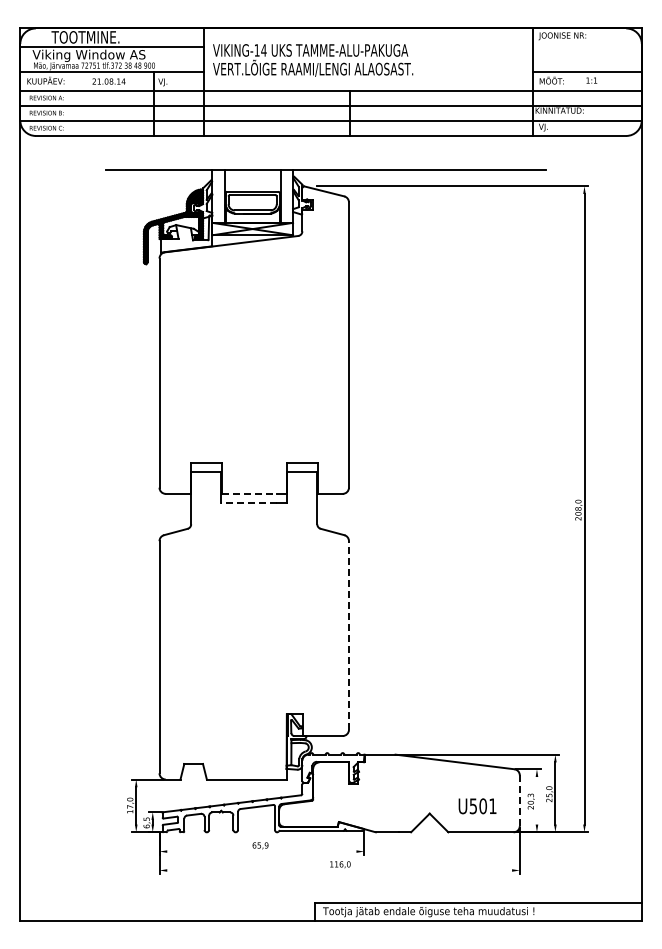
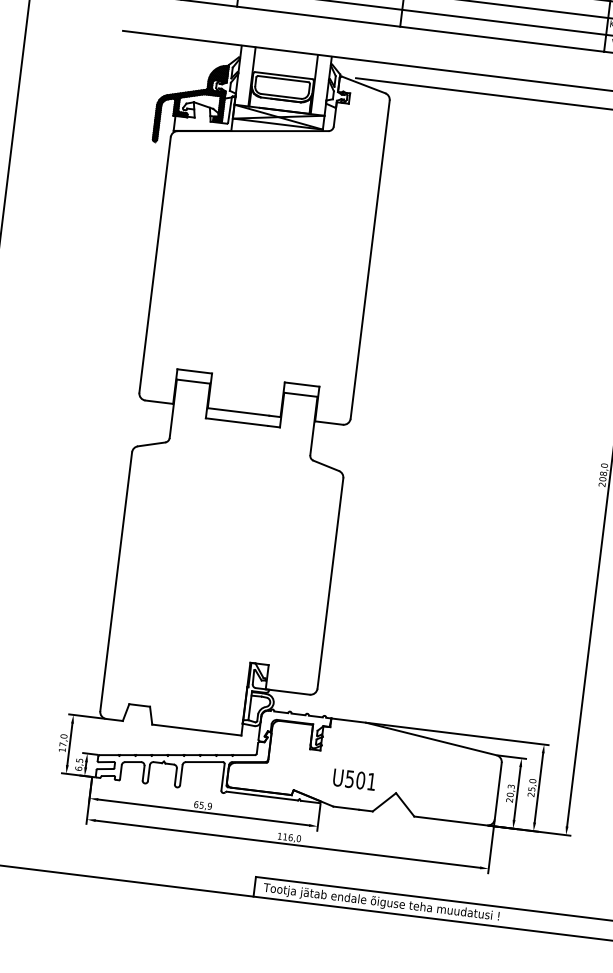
line: (249, 493) -> (238, 411), dashed -> solid
line: (248, 503) -> (236, 422), dashed -> solid
line: (348, 634) -> (330, 582), dashed -> solid
line: (519, 800) -> (497, 790), dashed -> solid
line: (536, 800) -> (516, 793), added
text: (477, 806) -> (354, 779), moved
line: (261, 851) -> (203, 812), added
line: (339, 870) -> (287, 844), added

